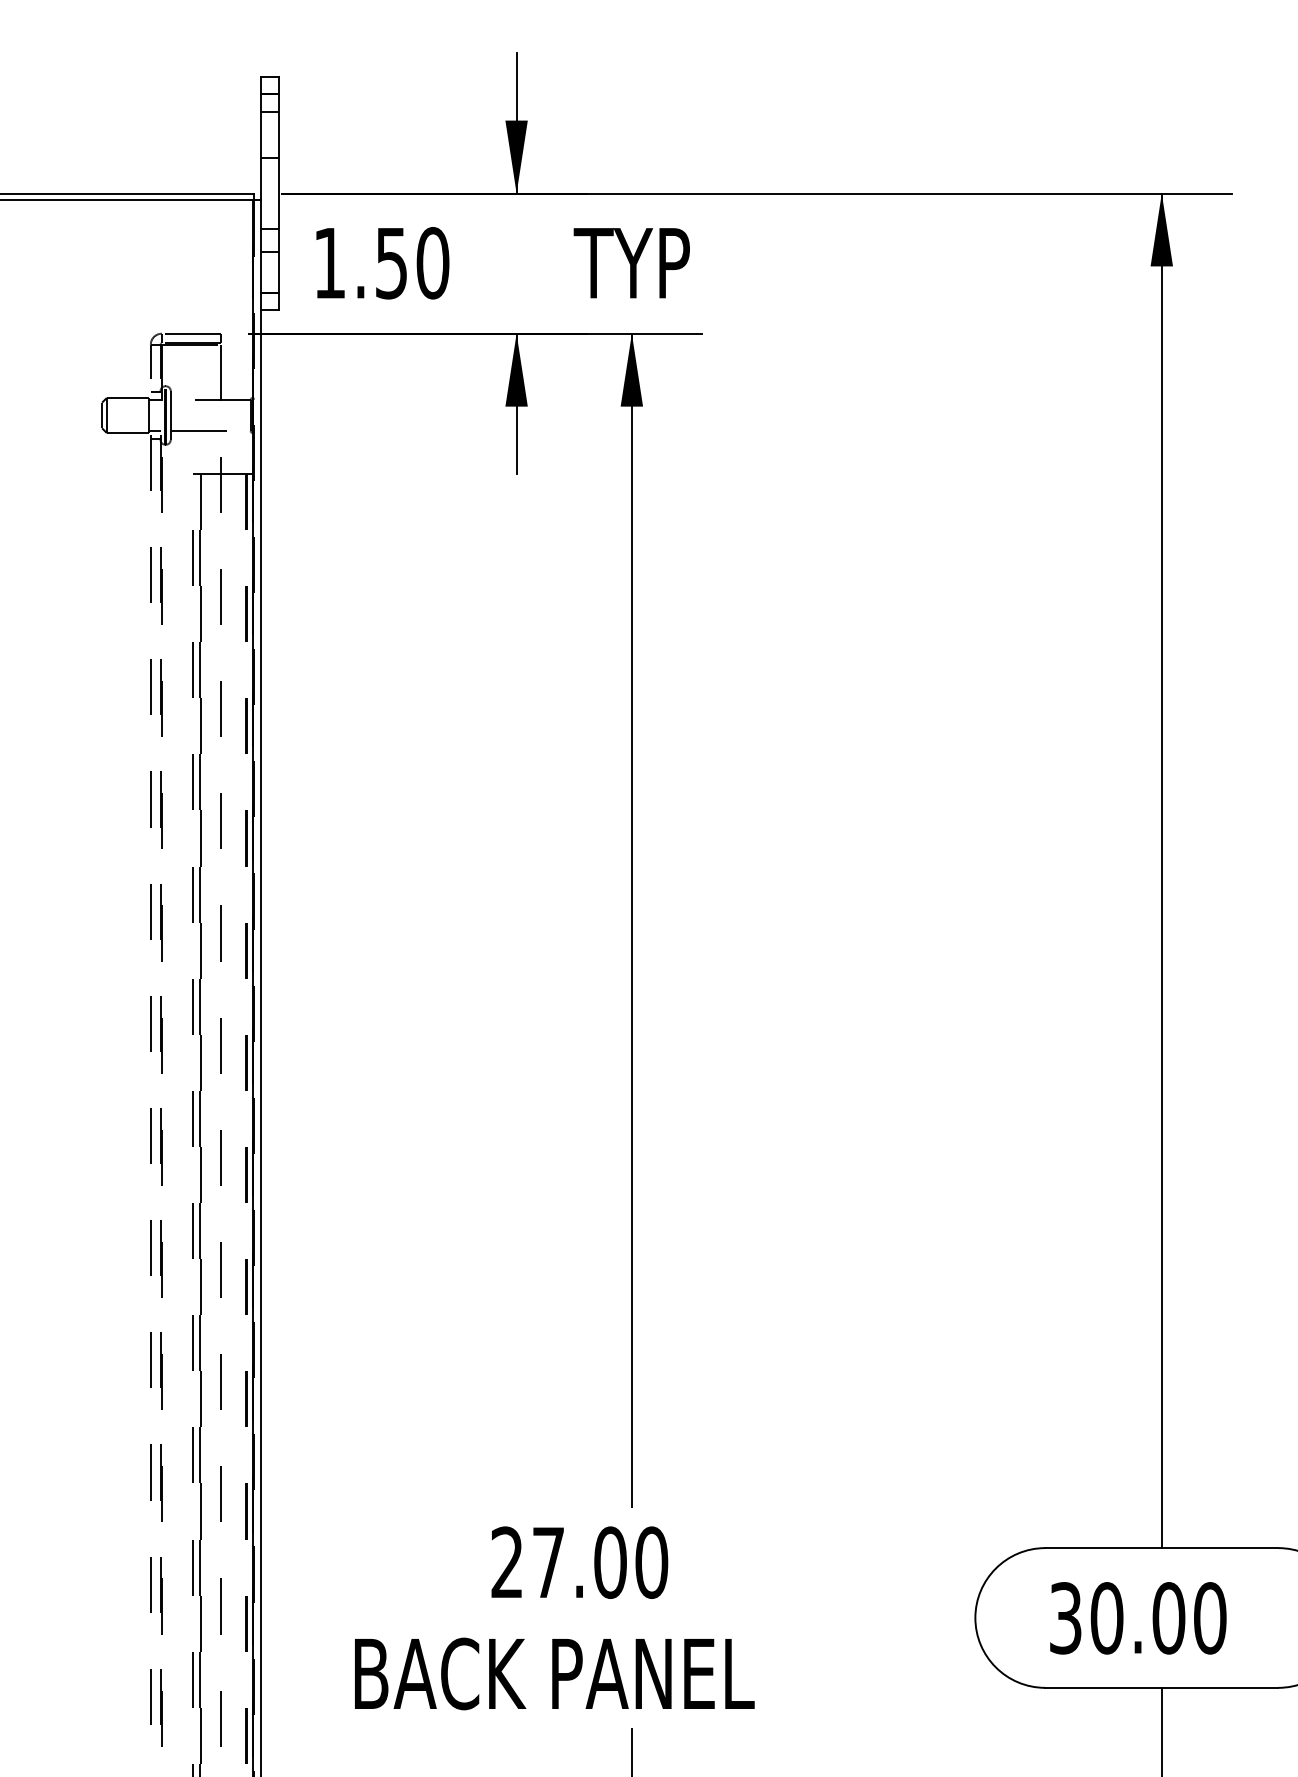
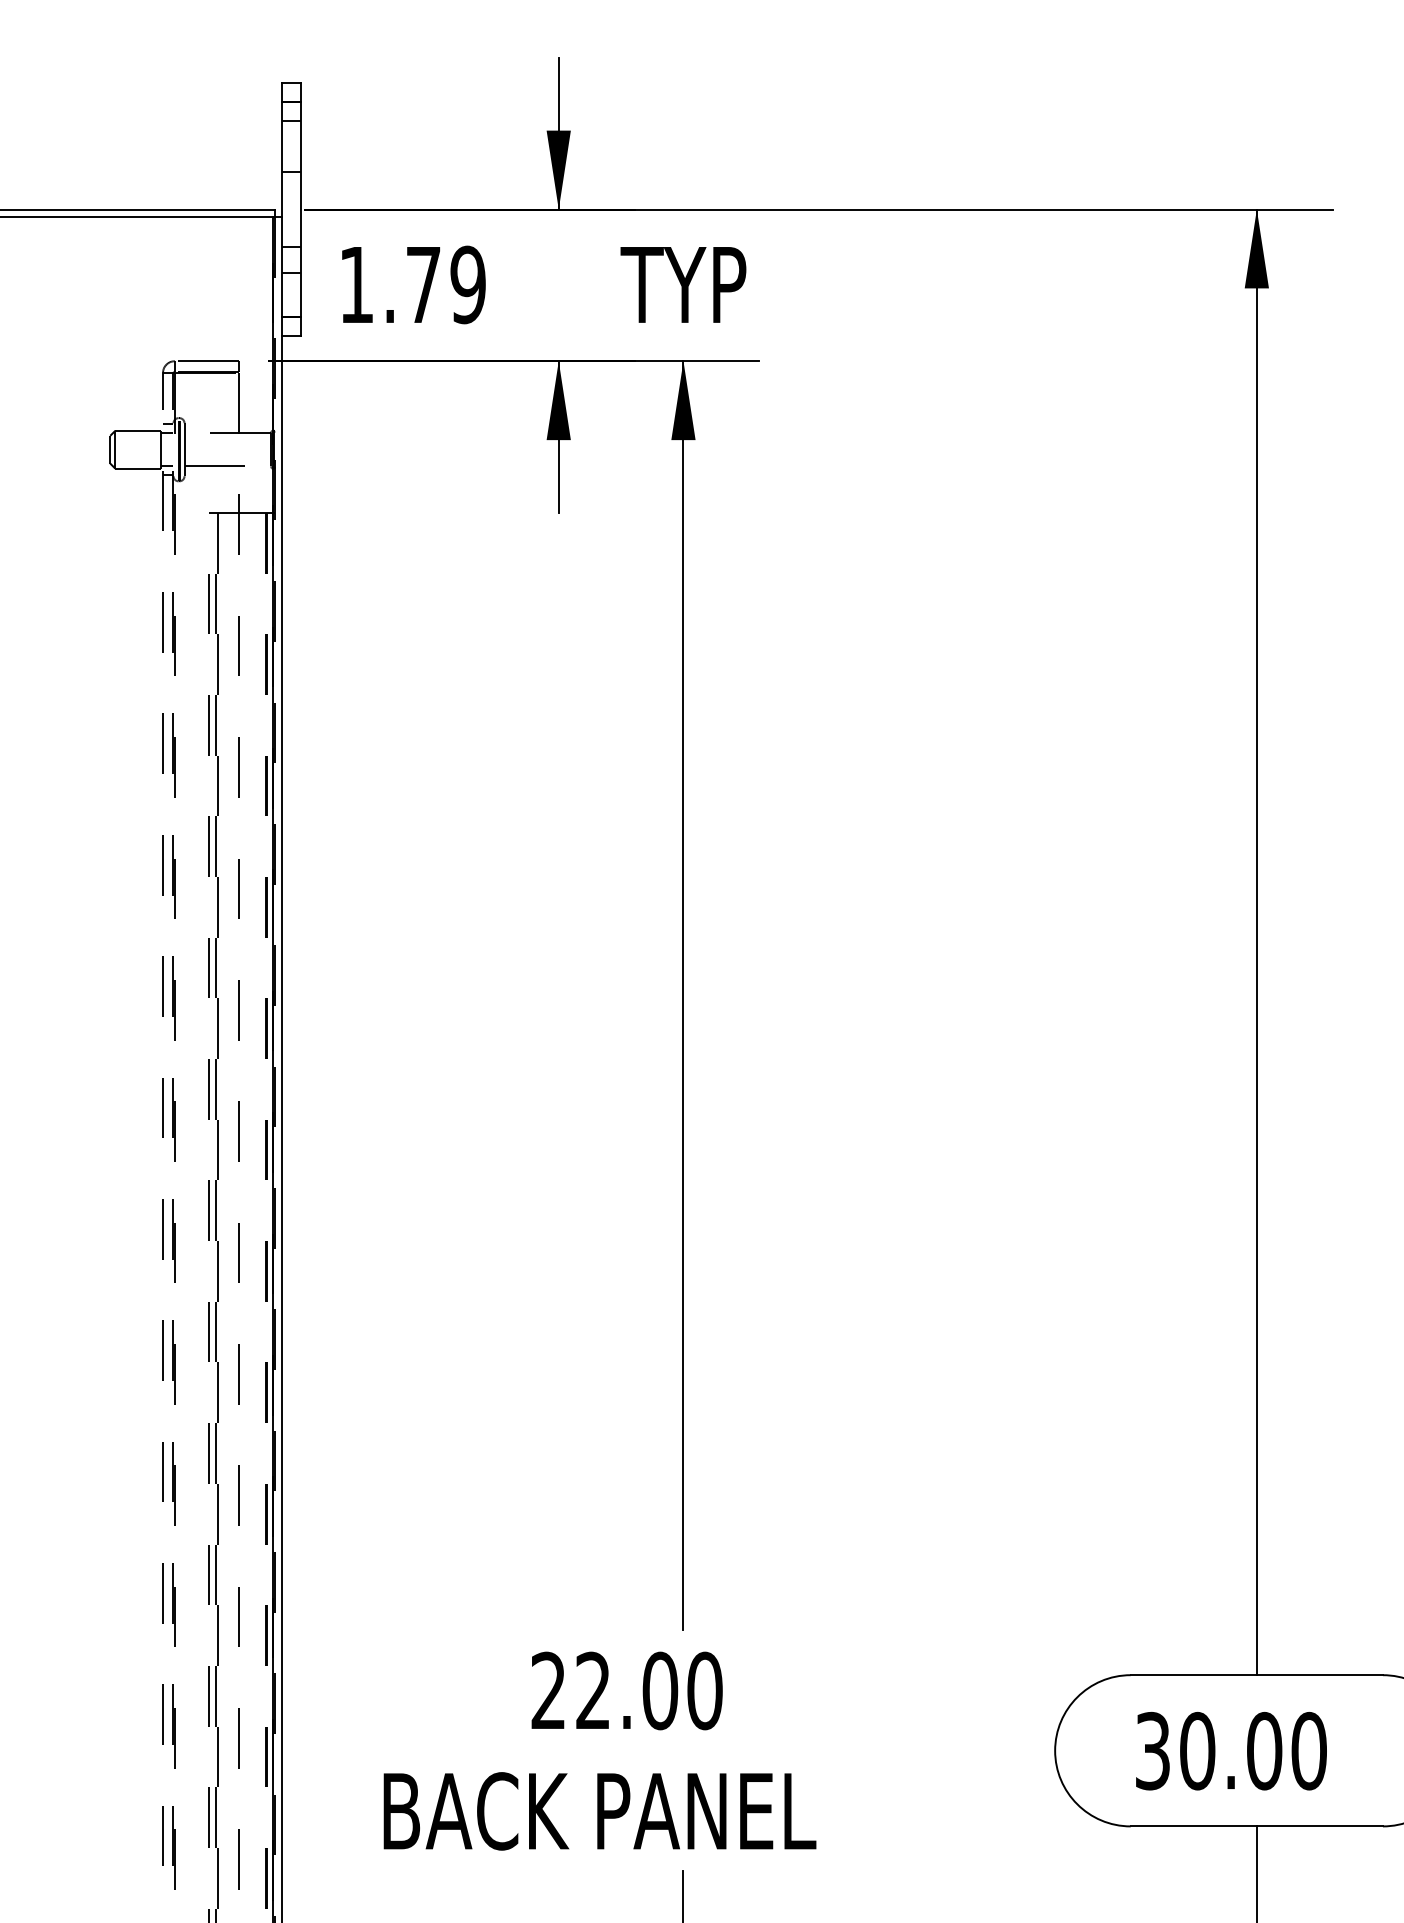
text: (412, 263) -> (446, 285), 1.50 -> 1.79
text: (547, 1561) -> (592, 1689), 27.00 -> 22.00

